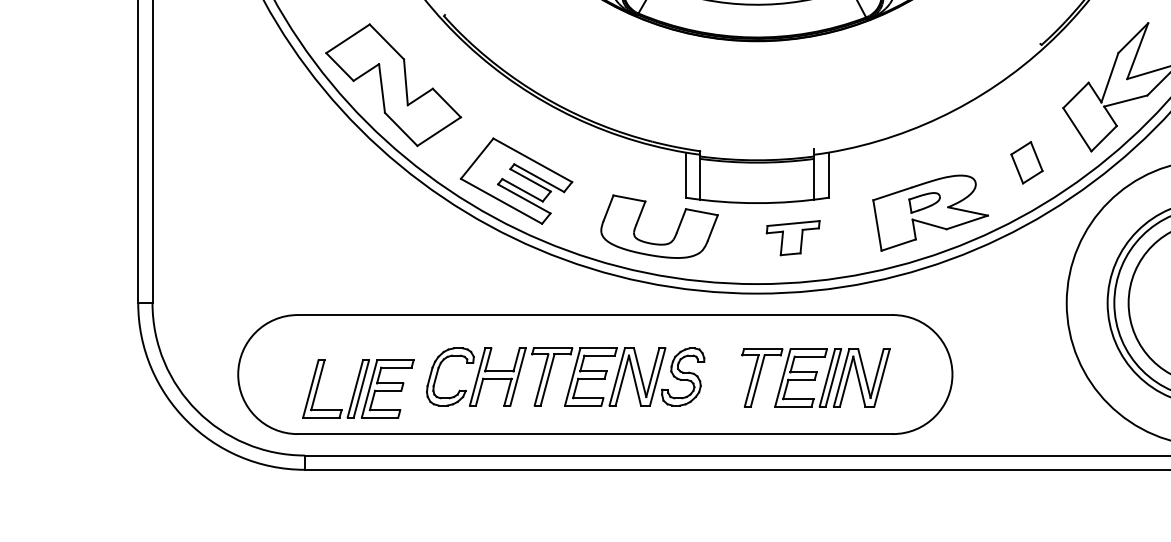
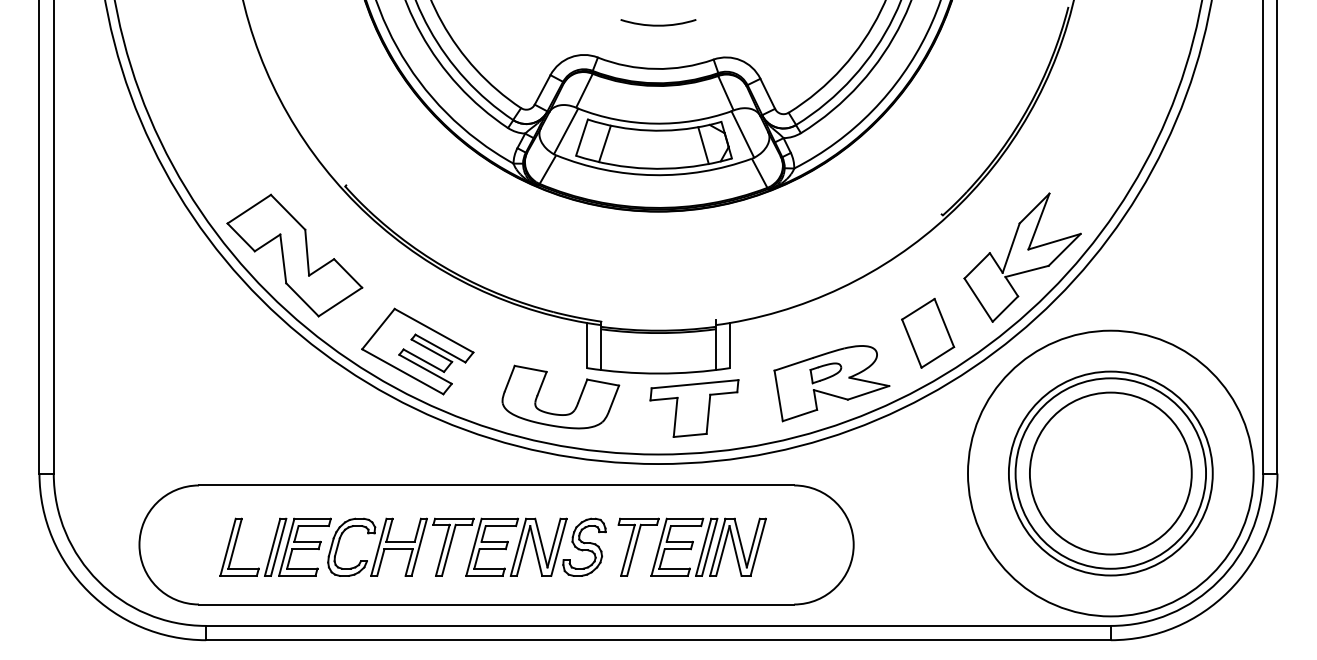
part: (1027, 162) -> (928, 332), size x1.67
part: (793, 238) -> (694, 408), size x1.67
part: (815, 377) -> (691, 546), moved
part: (358, 388) -> (275, 546), moved

